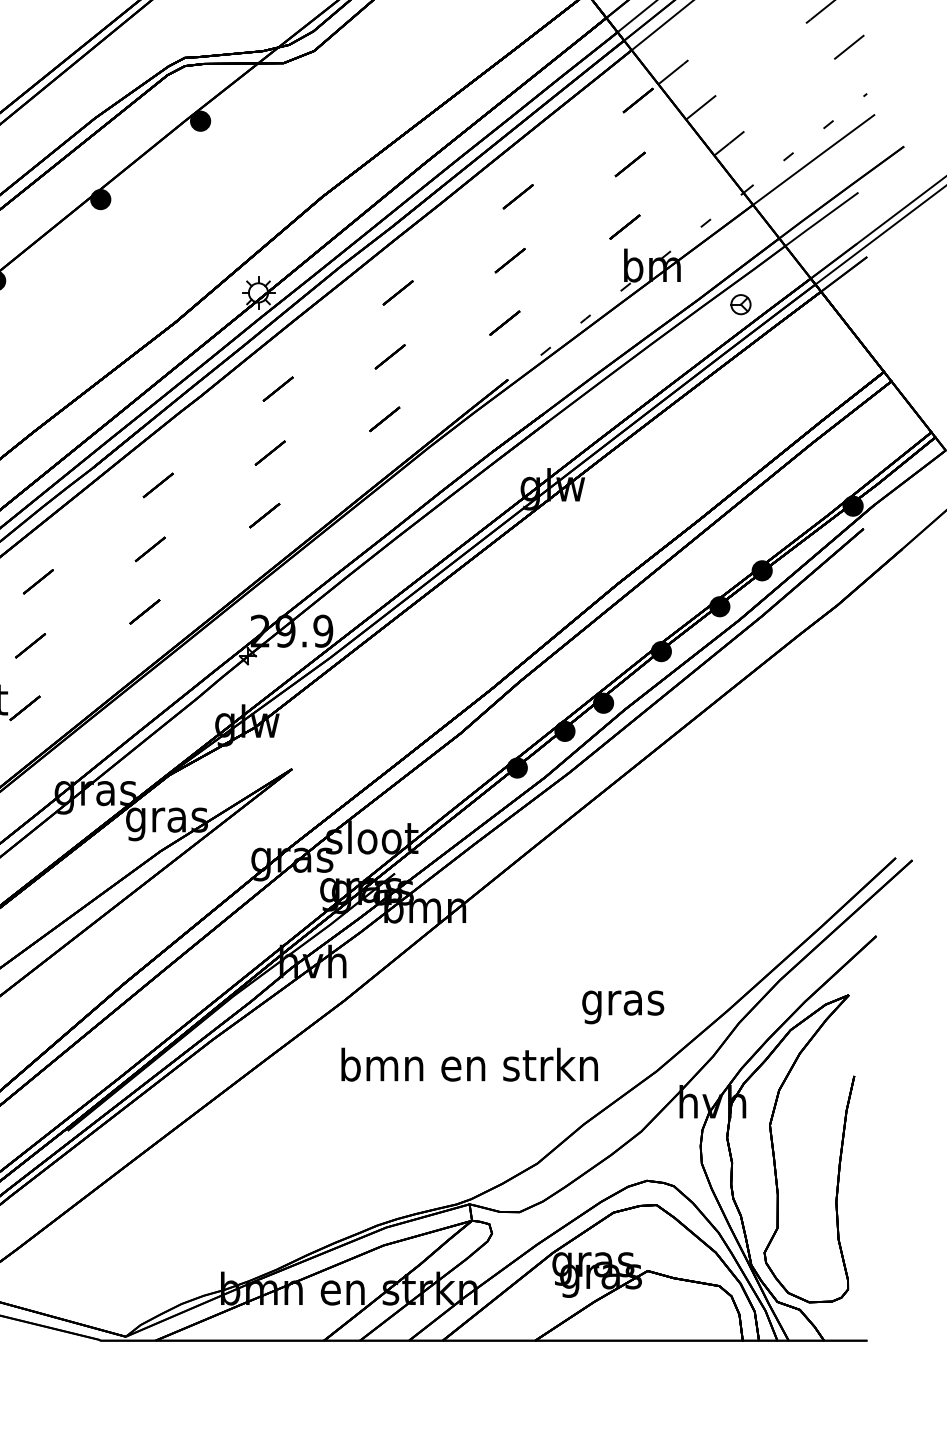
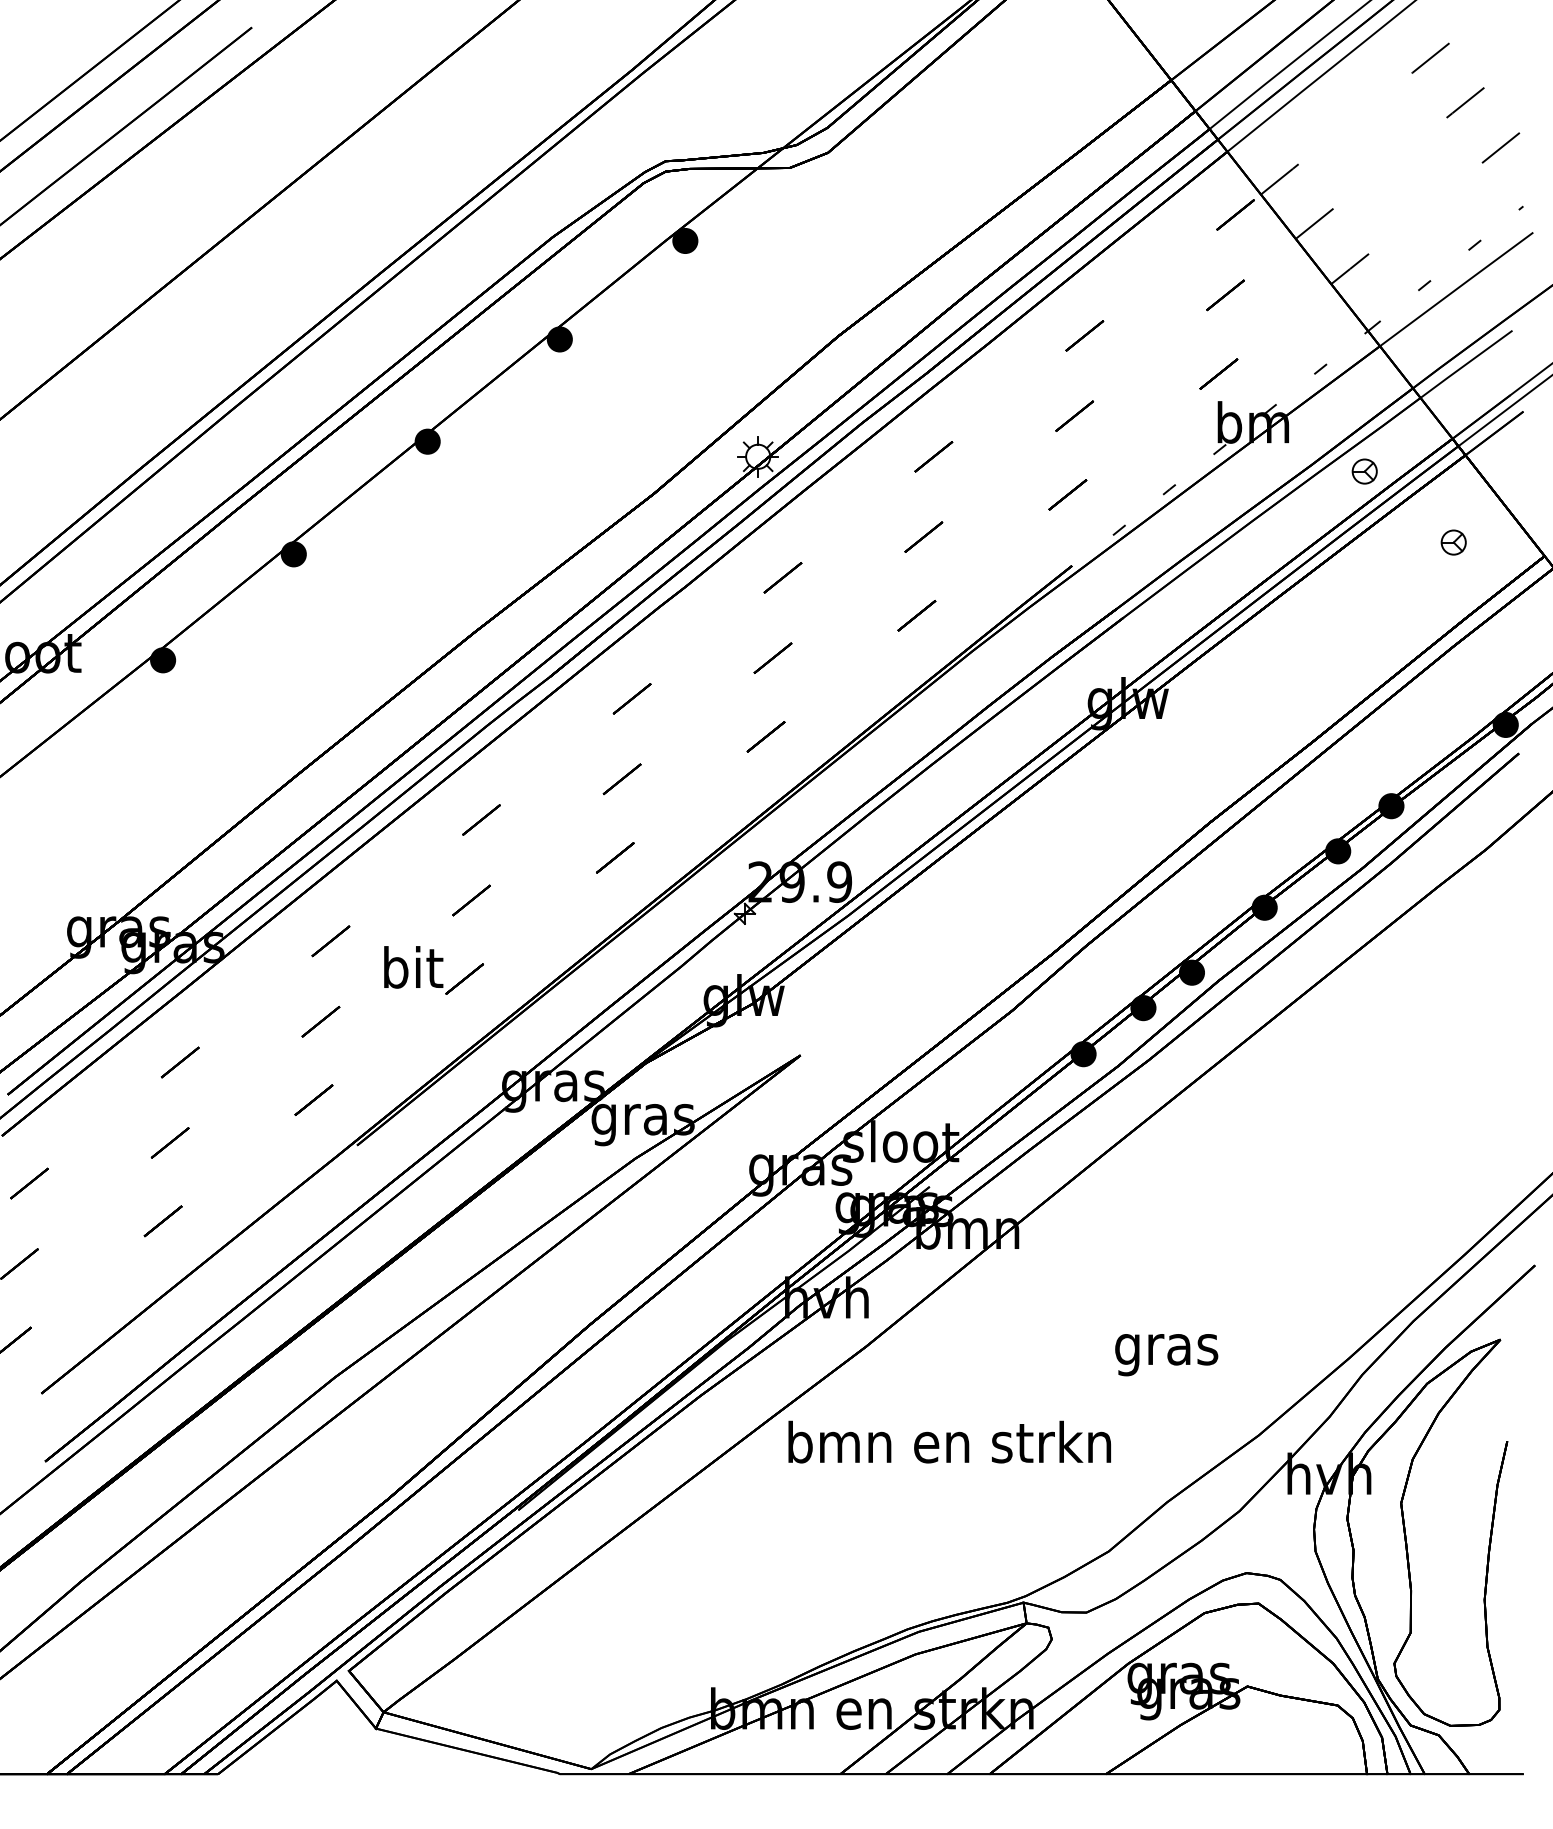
part: (811, 361) -> (1453, 542), added
text: (623, 1007) -> (1166, 1355), moved
text: (469, 1064) -> (949, 1441), moved

